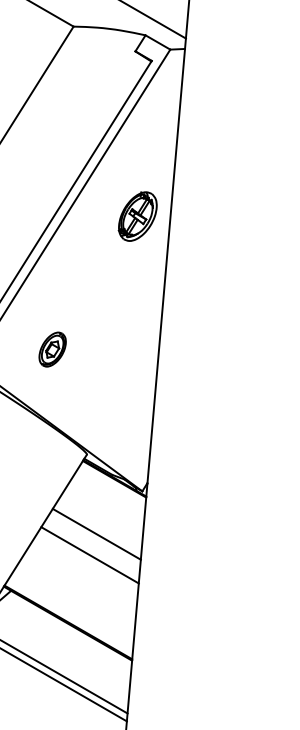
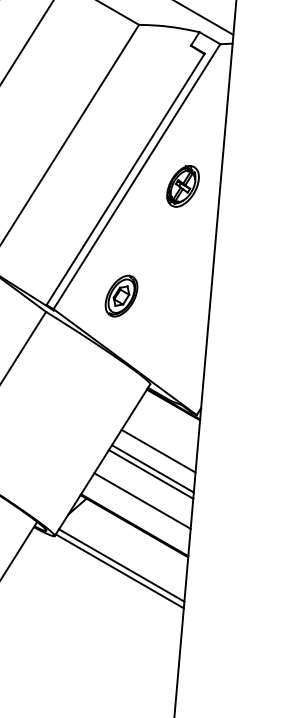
part: (137, 216) -> (182, 186), moved
part: (52, 348) -> (121, 295), size x1.43
line: (87, 562) -> (150, 474), added
line: (77, 592) -> (142, 500), added

